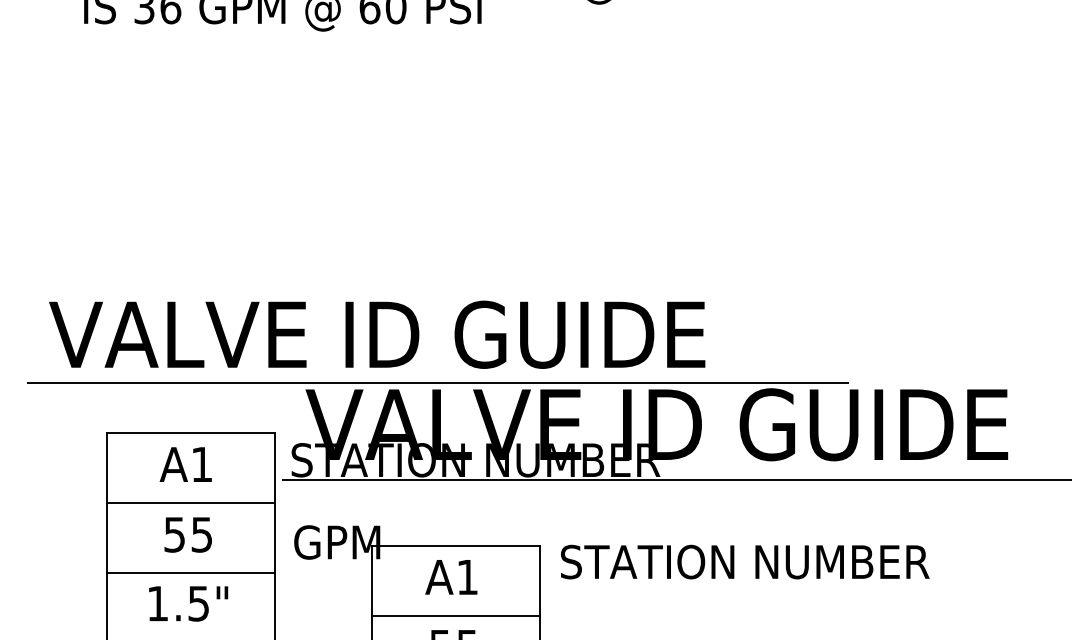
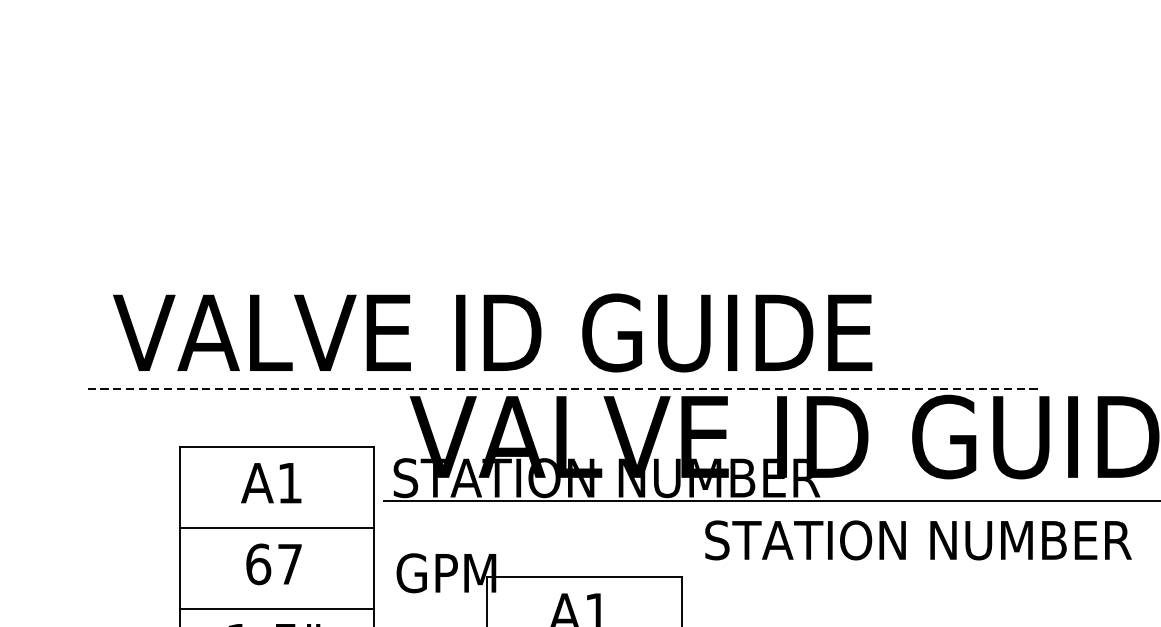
line: (437, 382) -> (562, 388), solid -> dashed
text: (188, 534) -> (274, 564), 55 -> 67
text: (745, 561) -> (918, 539), moved

